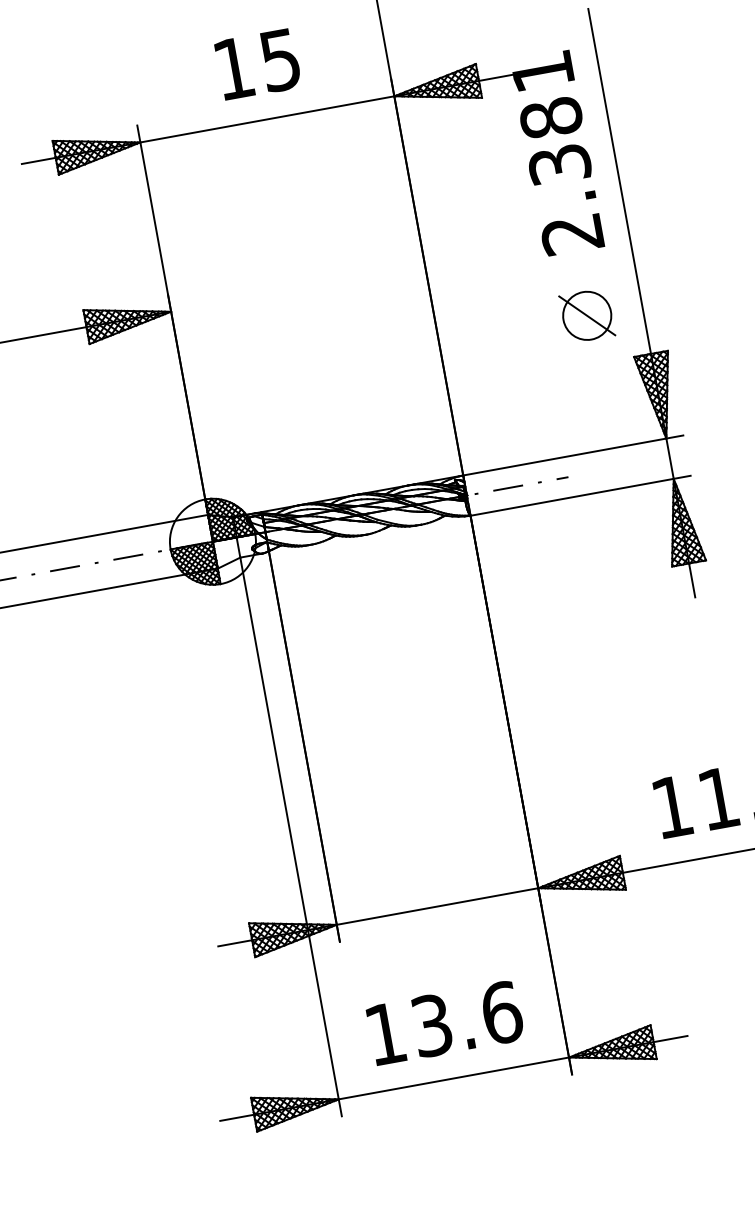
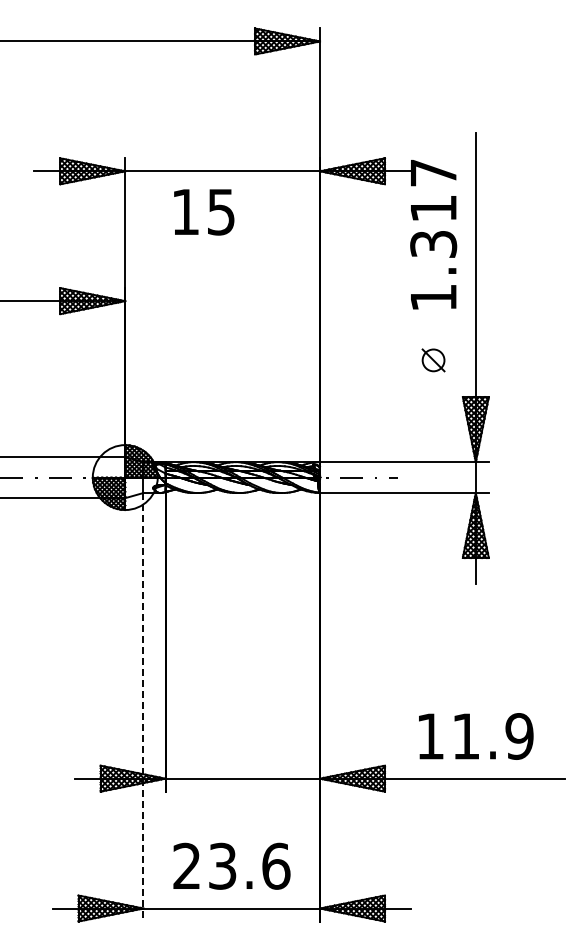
text: (258, 64) -> (204, 212), moved
text: (557, 153) -> (433, 235), 2.381 -> 1.317
part: (587, 316) -> (433, 360), size x0.6
line: (291, 837) -> (143, 707), solid -> dashed
text: (384, 1033) -> (186, 865), 13.6 -> 23.6

